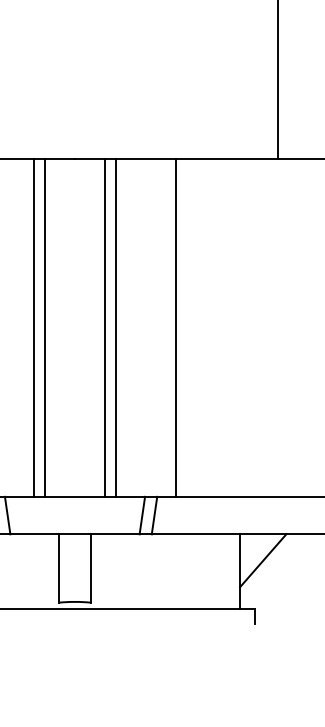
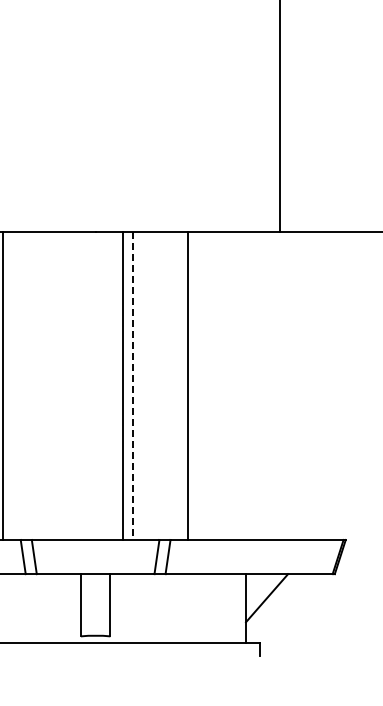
line: (34, 327) -> (58, 385), removed
line: (45, 327) -> (68, 385), removed
line: (116, 328) -> (133, 386), solid -> dashed

